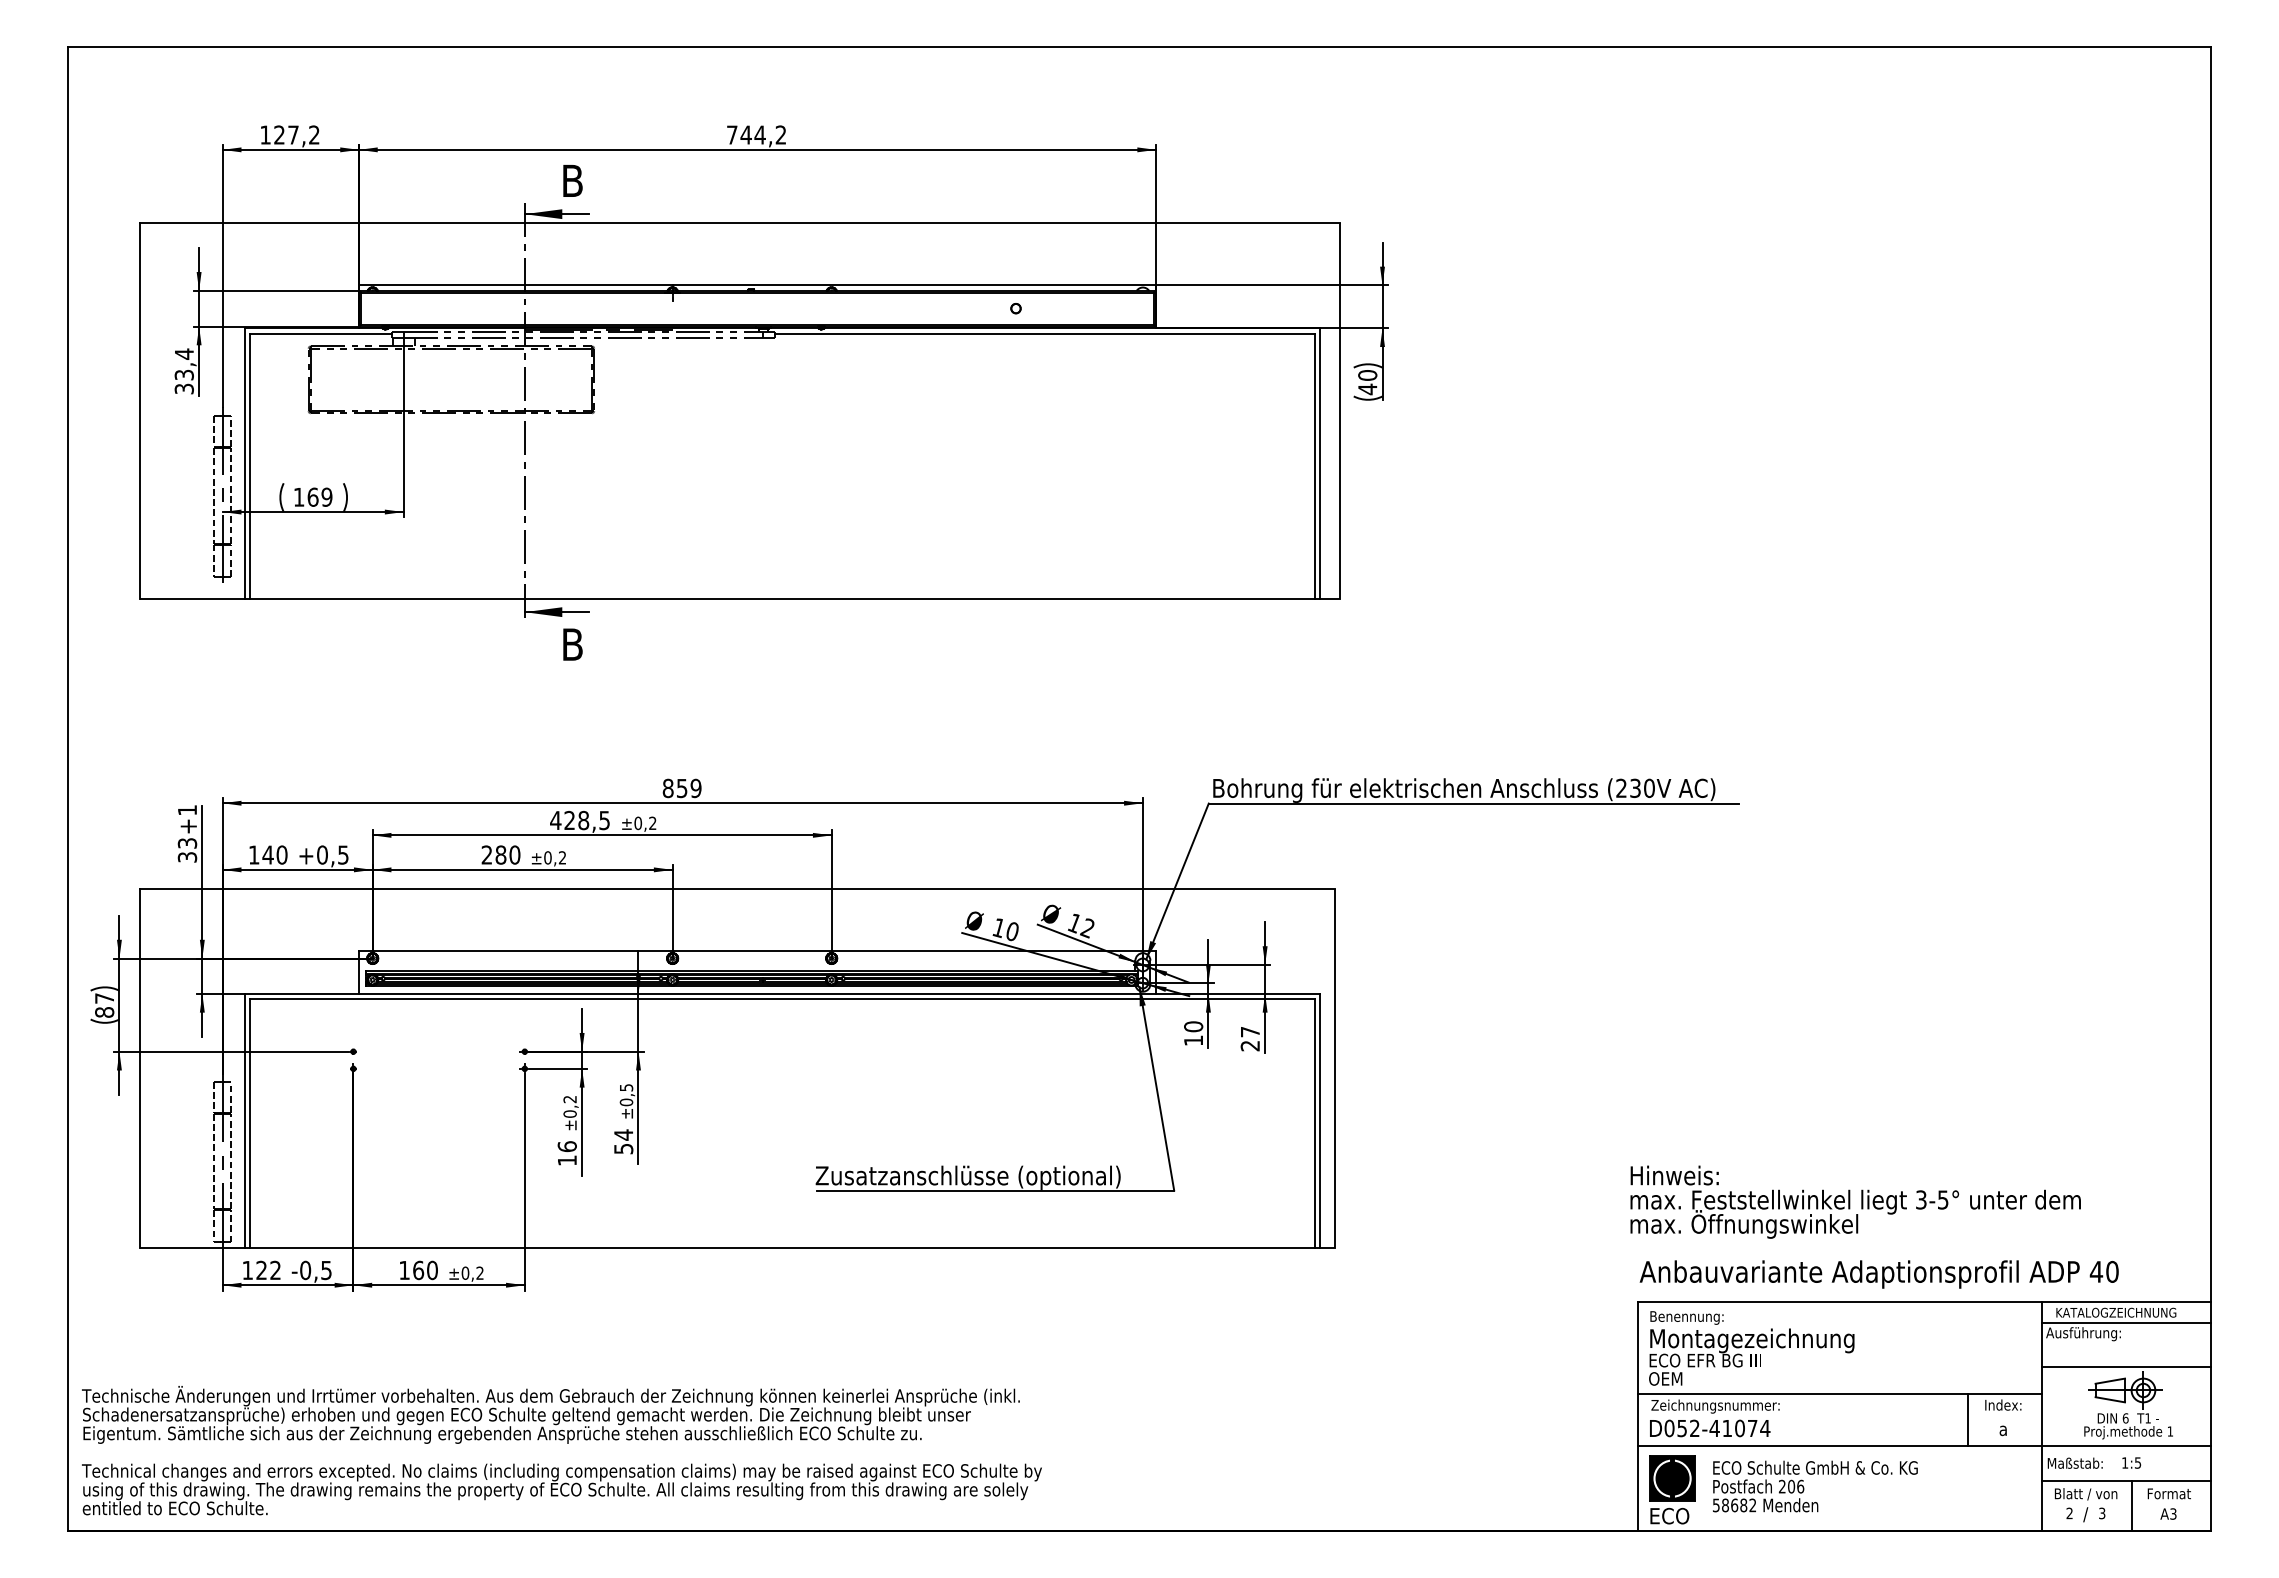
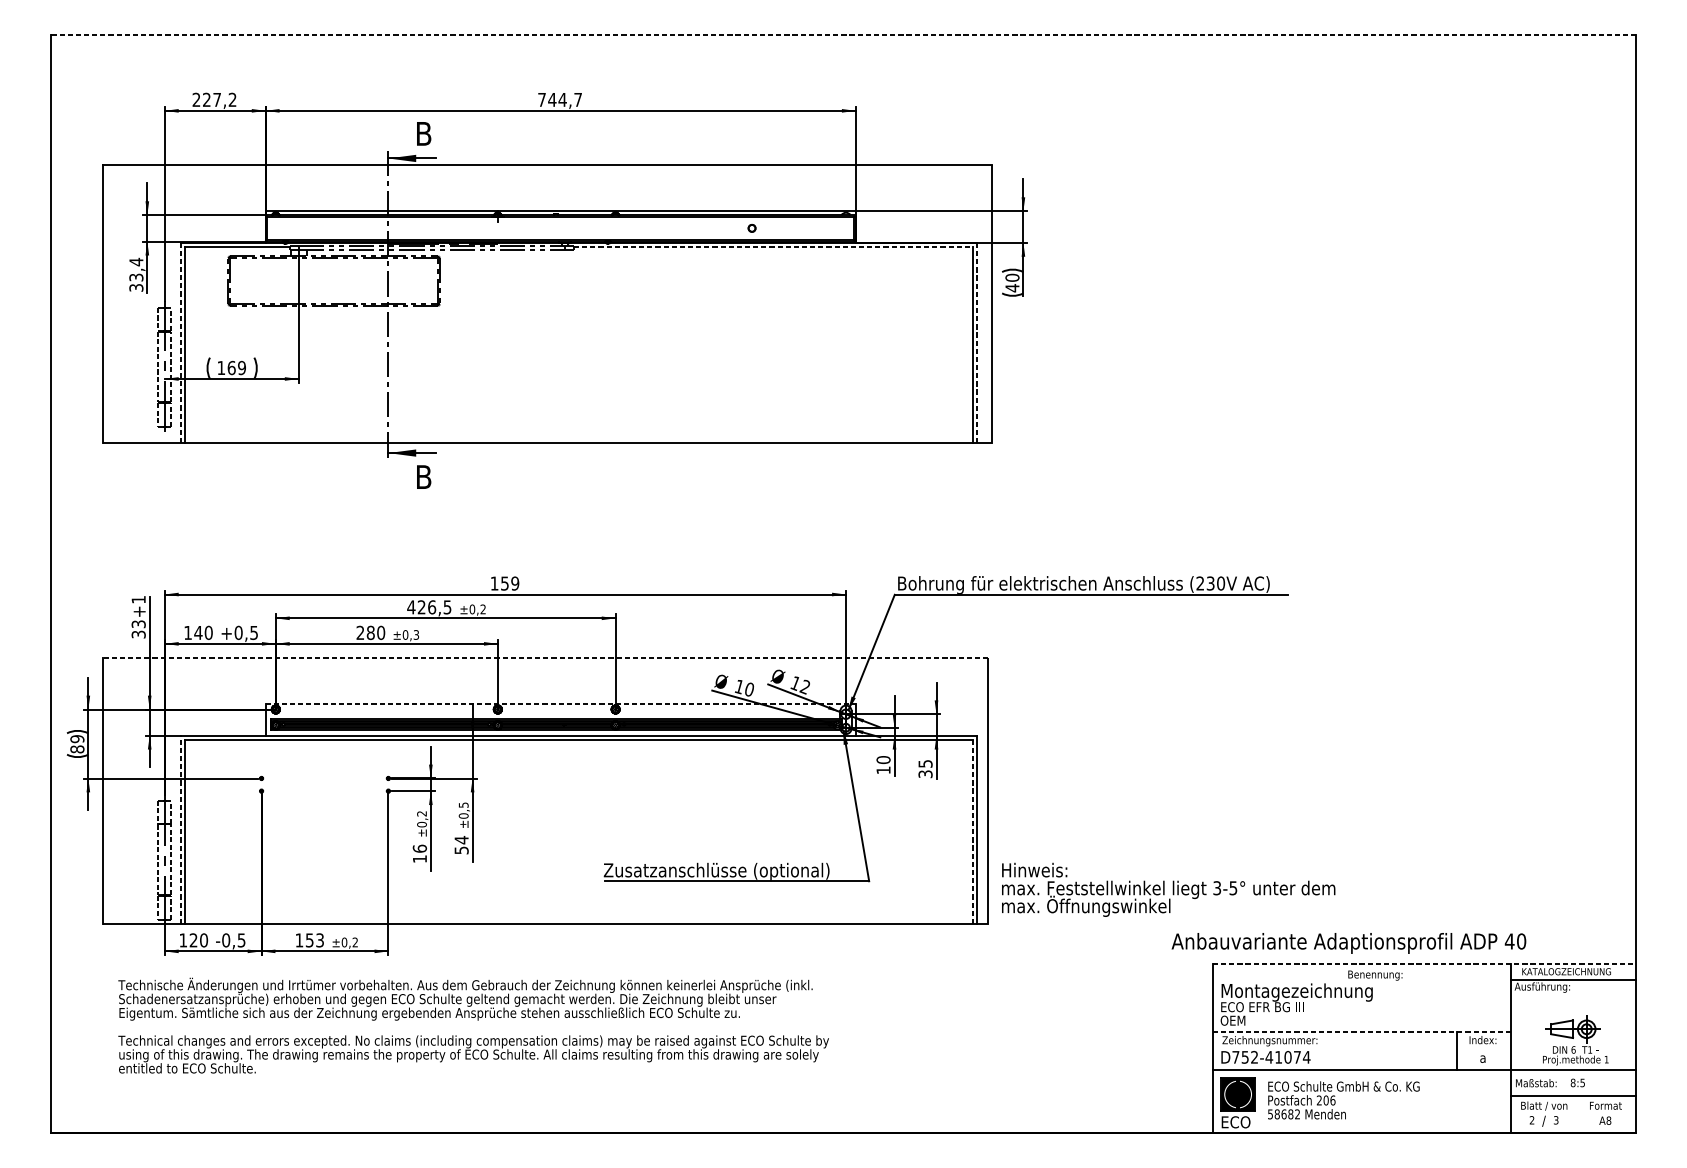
line: (1138, 47) -> (842, 35), solid -> dashed
text: (265, 134) -> (196, 99), 127,2 -> 227,2
text: (780, 134) -> (577, 99), 744,2 -> 744,7
line: (1045, 333) -> (773, 246), solid -> dashed
line: (244, 463) -> (180, 343), solid -> dashed
line: (1320, 464) -> (977, 343), solid -> dashed
text: (667, 788) -> (494, 583), 859 -> 159
text: (583, 820) -> (431, 607), 428,5 -> 426,5
text: (562, 857) -> (416, 634), ±0,2 -> ±0,3
line: (737, 888) -> (545, 657), solid -> dashed
line: (757, 951) -> (560, 704), solid -> dashed
text: (104, 998) -> (77, 739), 87 -> 89
text: (1250, 1039) -> (925, 769), 27 -> 35
line: (244, 1120) -> (180, 829), solid -> dashed
line: (1314, 1123) -> (973, 831), solid -> dashed
text: (1855, 1201) -> (1168, 889), moved
text: (275, 1270) -> (203, 940), 122 -> 120
text: (425, 1270) -> (314, 940), 160 -> 153
text: (1878, 1274) -> (1348, 943), moved
line: (1925, 1302) -> (1425, 964), solid -> dashed
text: (1686, 1317) -> (1375, 975), moved
line: (2125, 1367) -> (1573, 1012), removed
line: (1840, 1393) -> (1362, 1031), solid -> dashed
text: (1669, 1428) -> (1235, 1057), D052-41074 -> D752-41074
part: (567, 1443) -> (477, 1020), moved
text: (2124, 1462) -> (1572, 1082), 1:5 -> 8:5
line: (2131, 1505) -> (1577, 1114), removed
text: (2173, 1513) -> (1608, 1120), A3 -> A8

